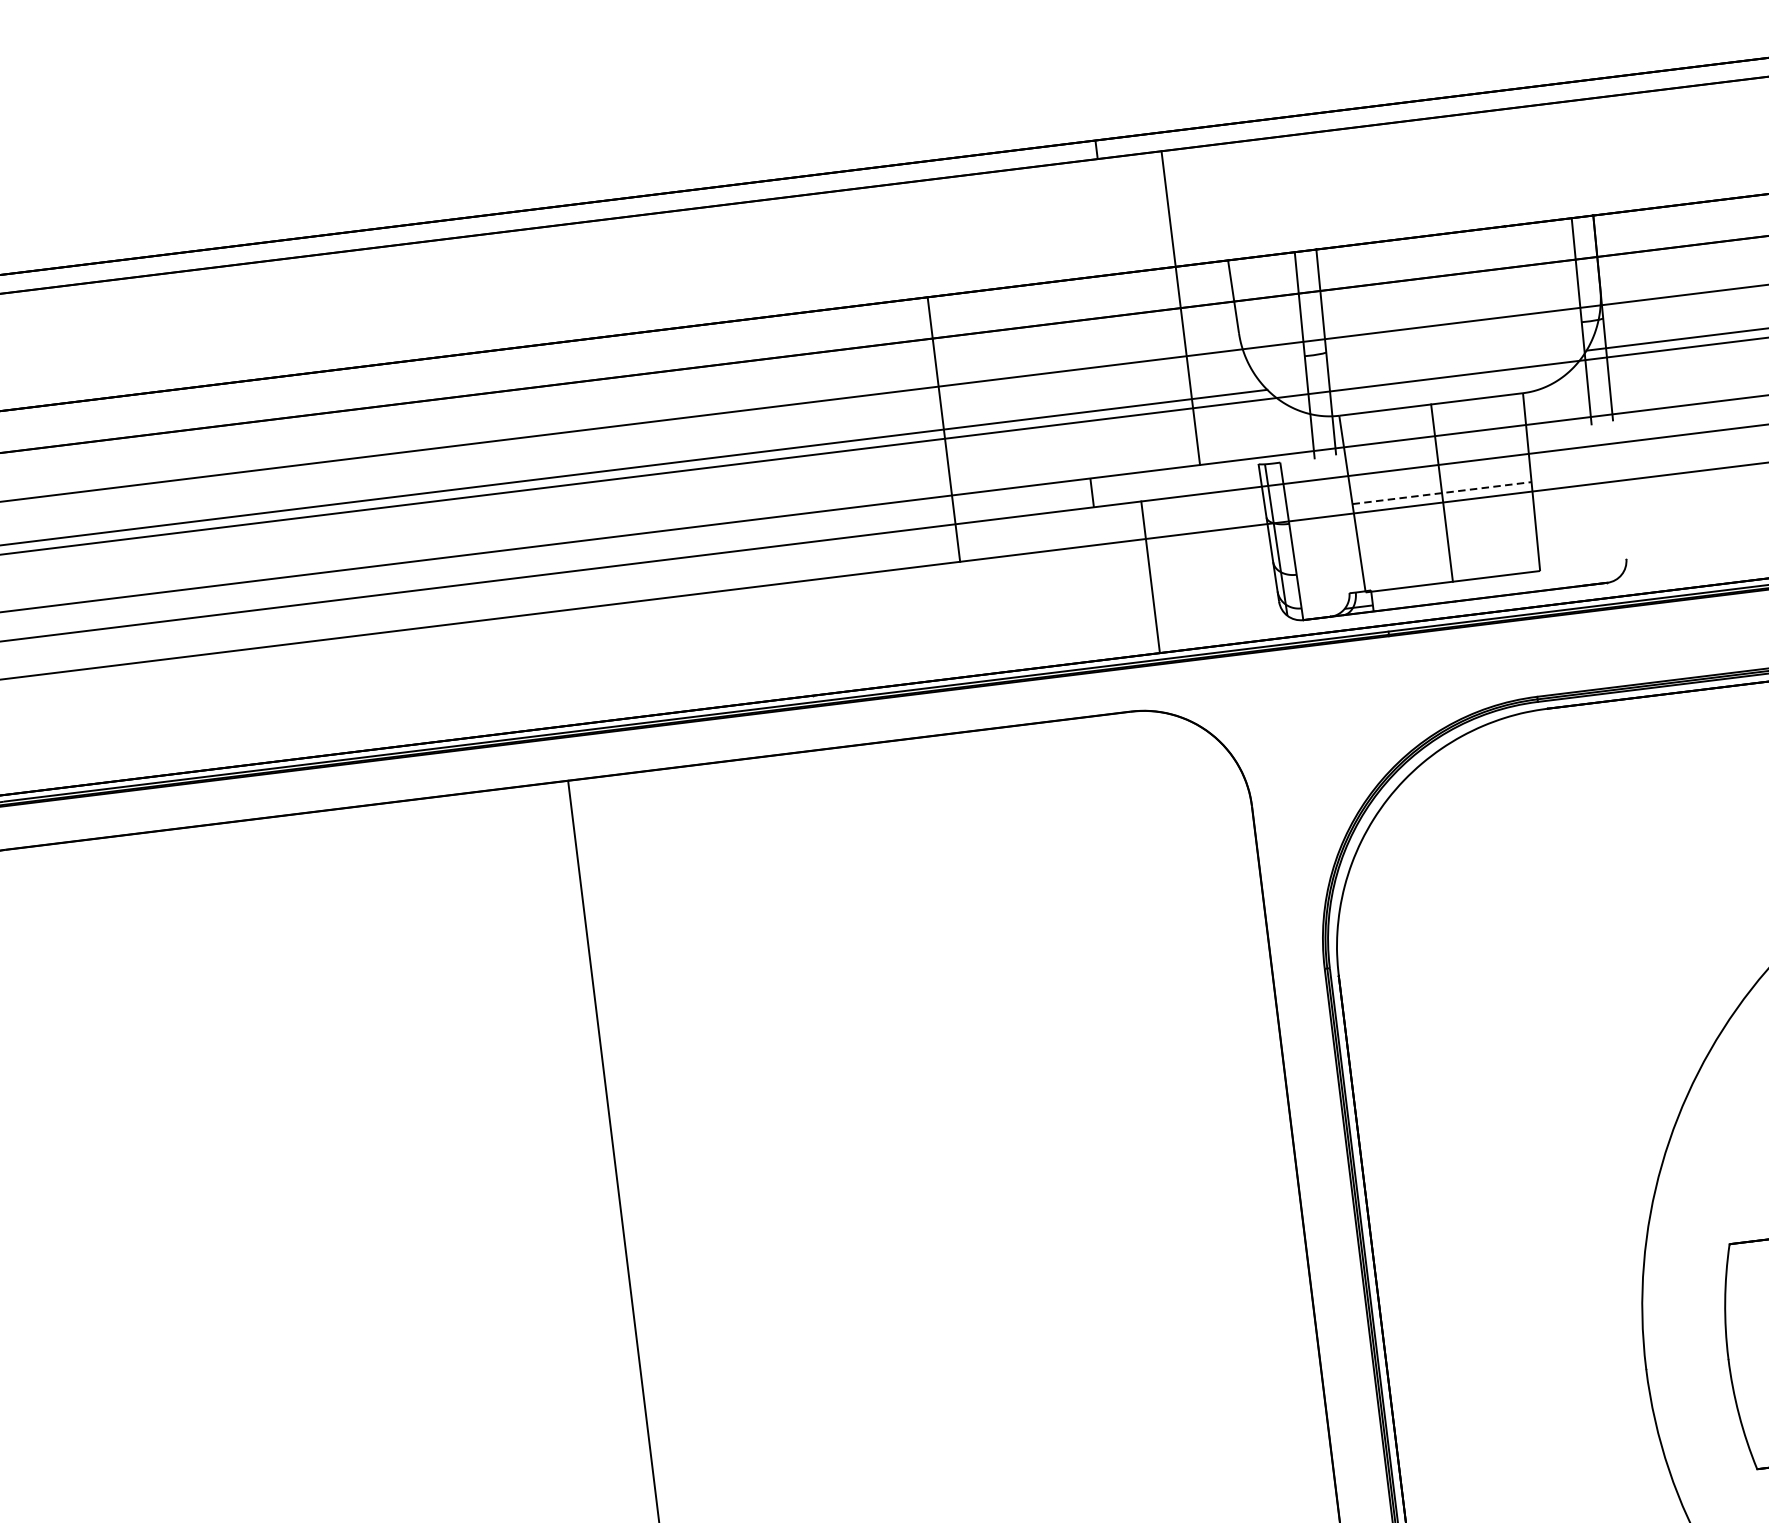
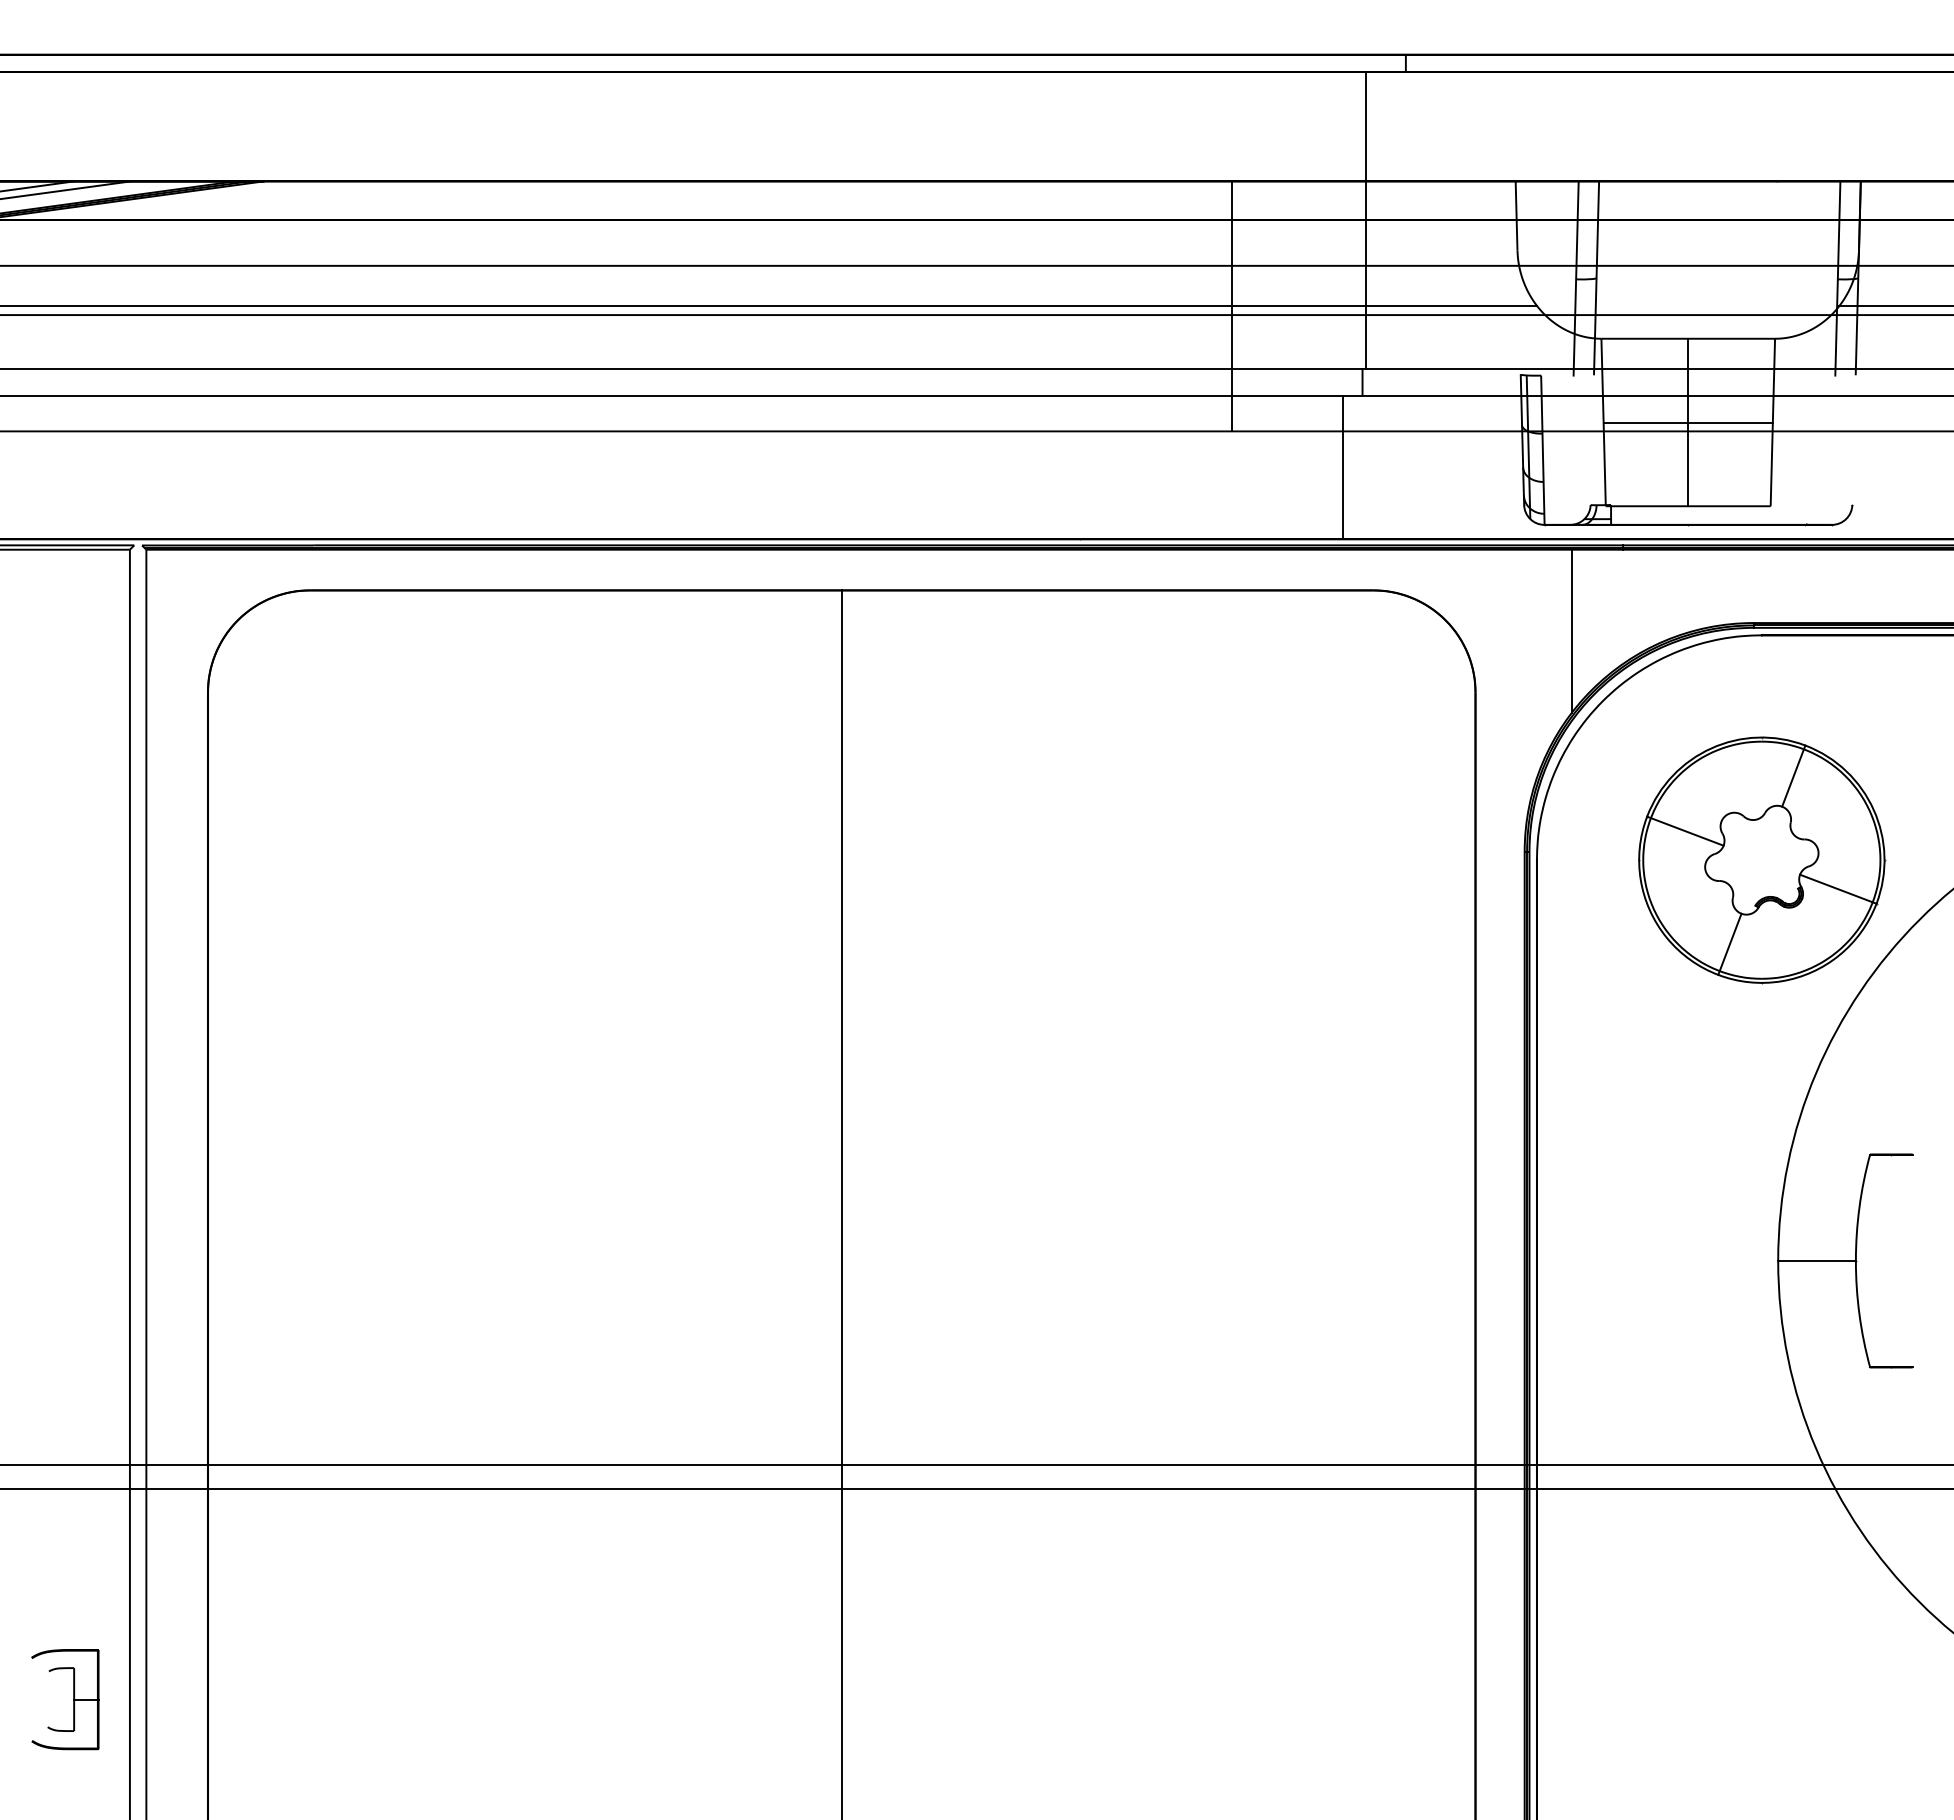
line: (1181, 308) -> (1366, 220), moved
line: (1442, 493) -> (1688, 422), dashed -> solid
line: (1150, 577) -> (1343, 467), moved
line: (1345, 729) -> (1571, 631), added
part: (1577, 946) -> (1762, 860), added
line: (1686, 1363) -> (1816, 1260), added

